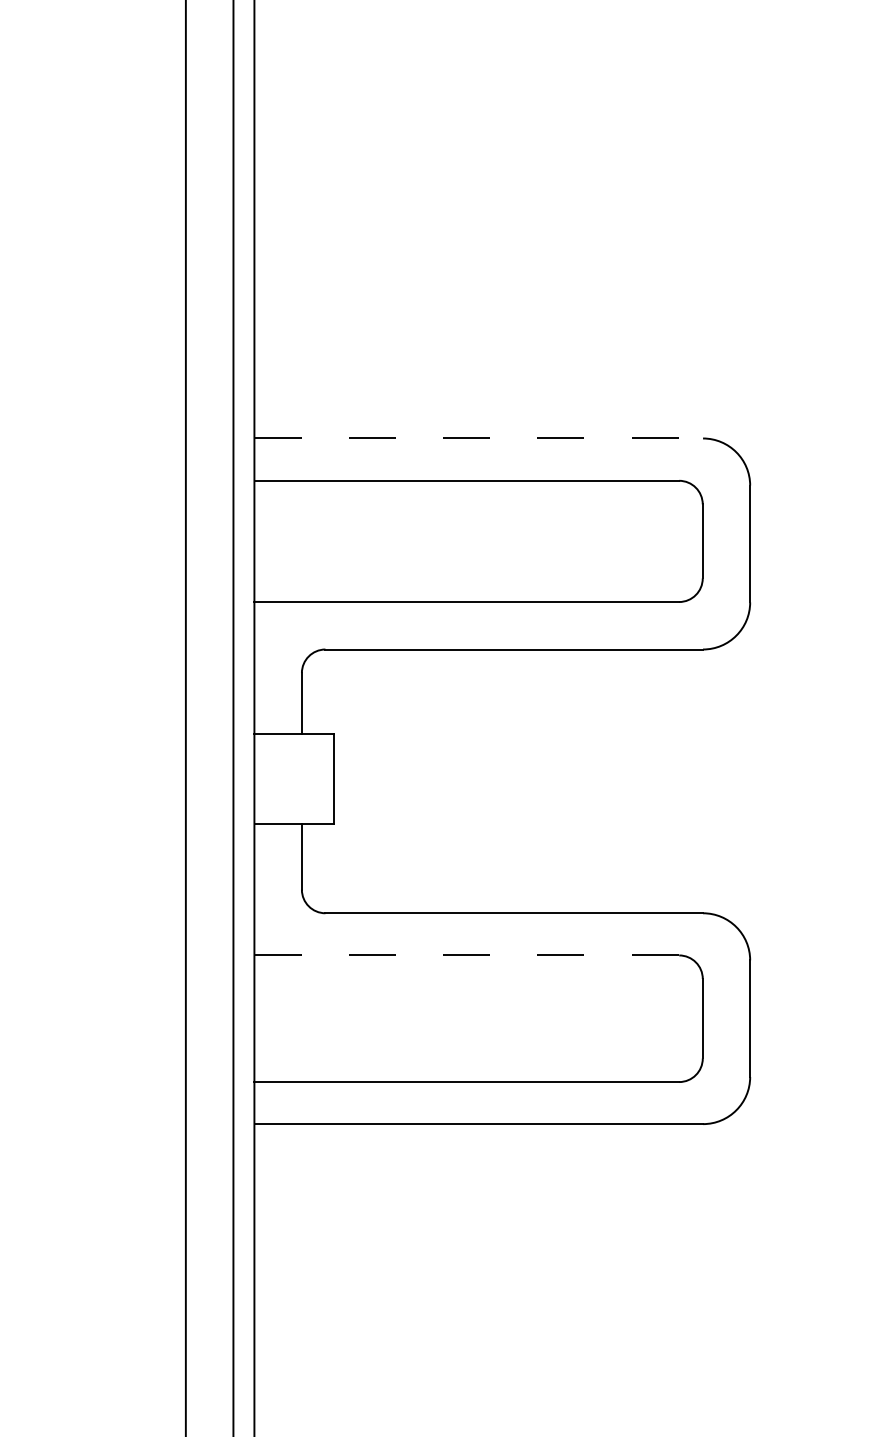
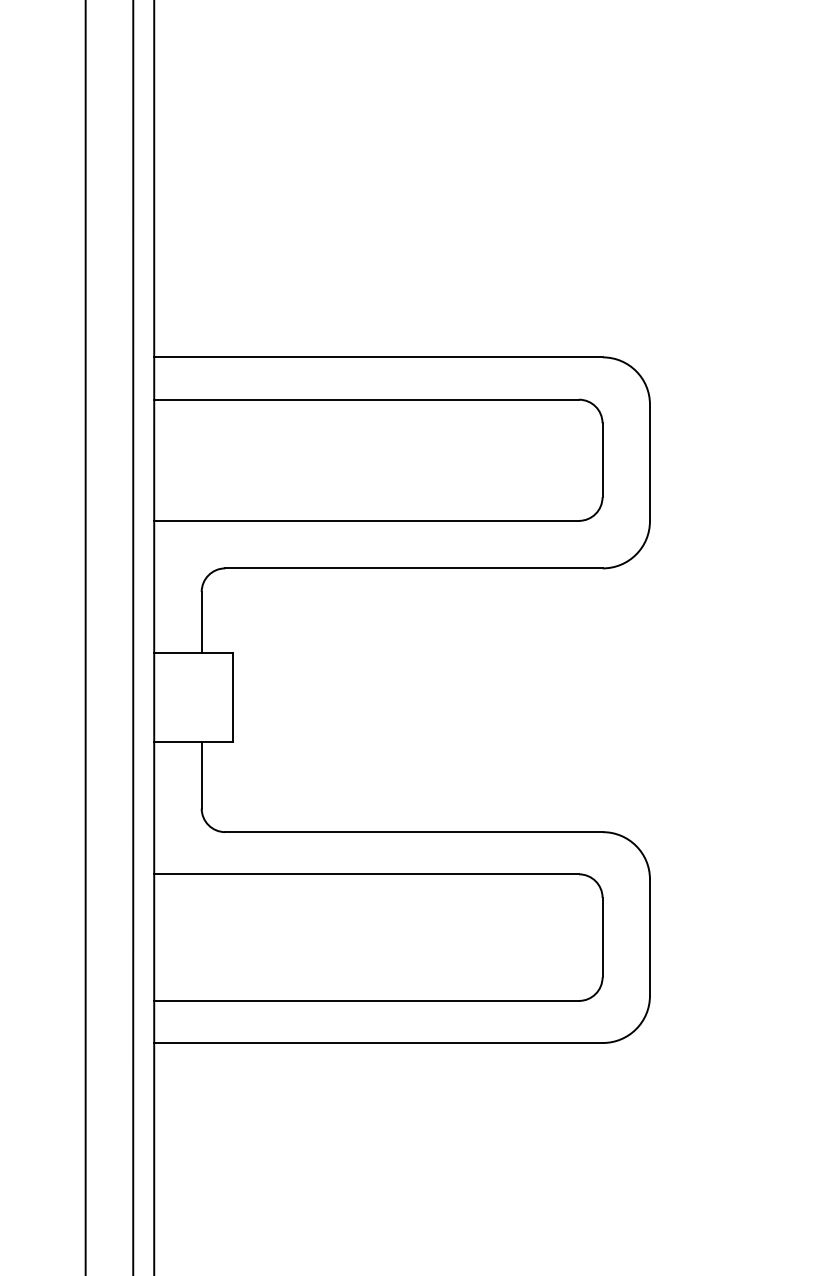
line: (479, 438) -> (379, 357), dashed -> solid
line: (467, 955) -> (367, 874), dashed -> solid

